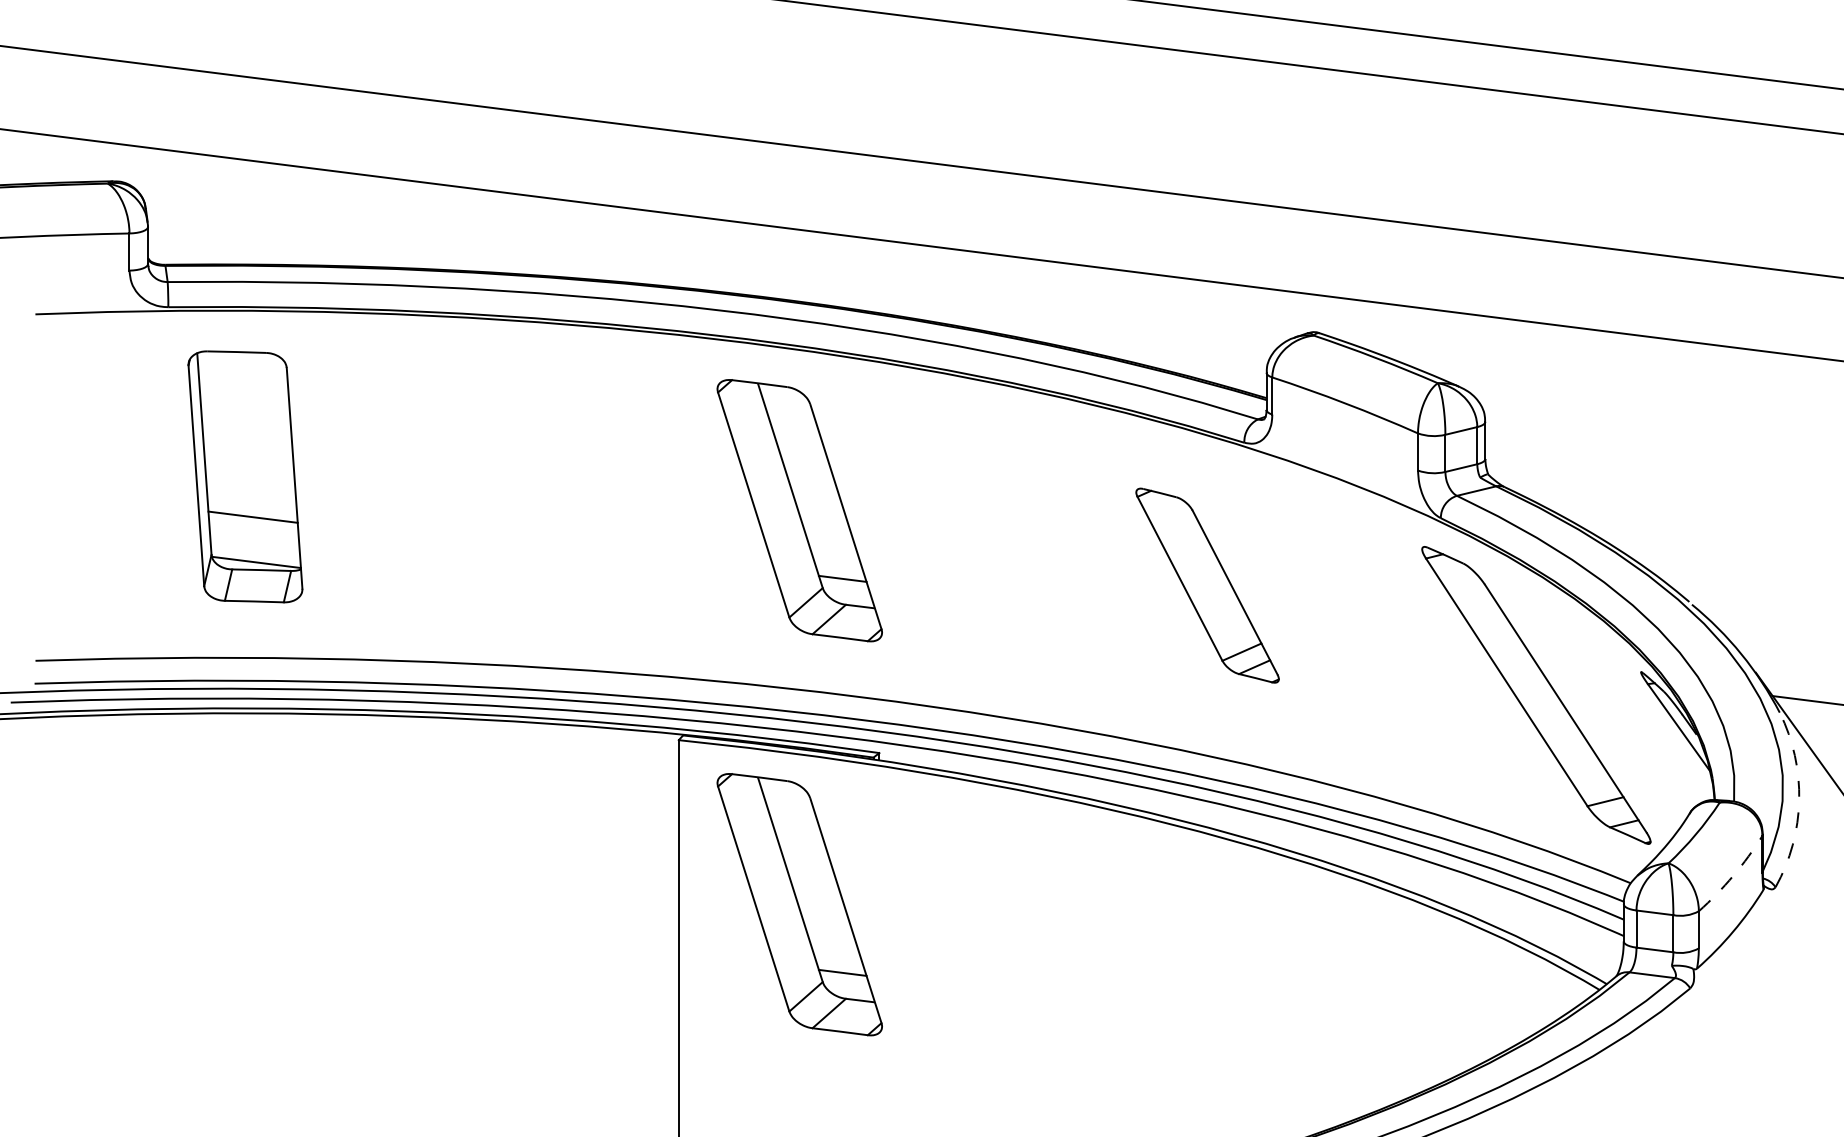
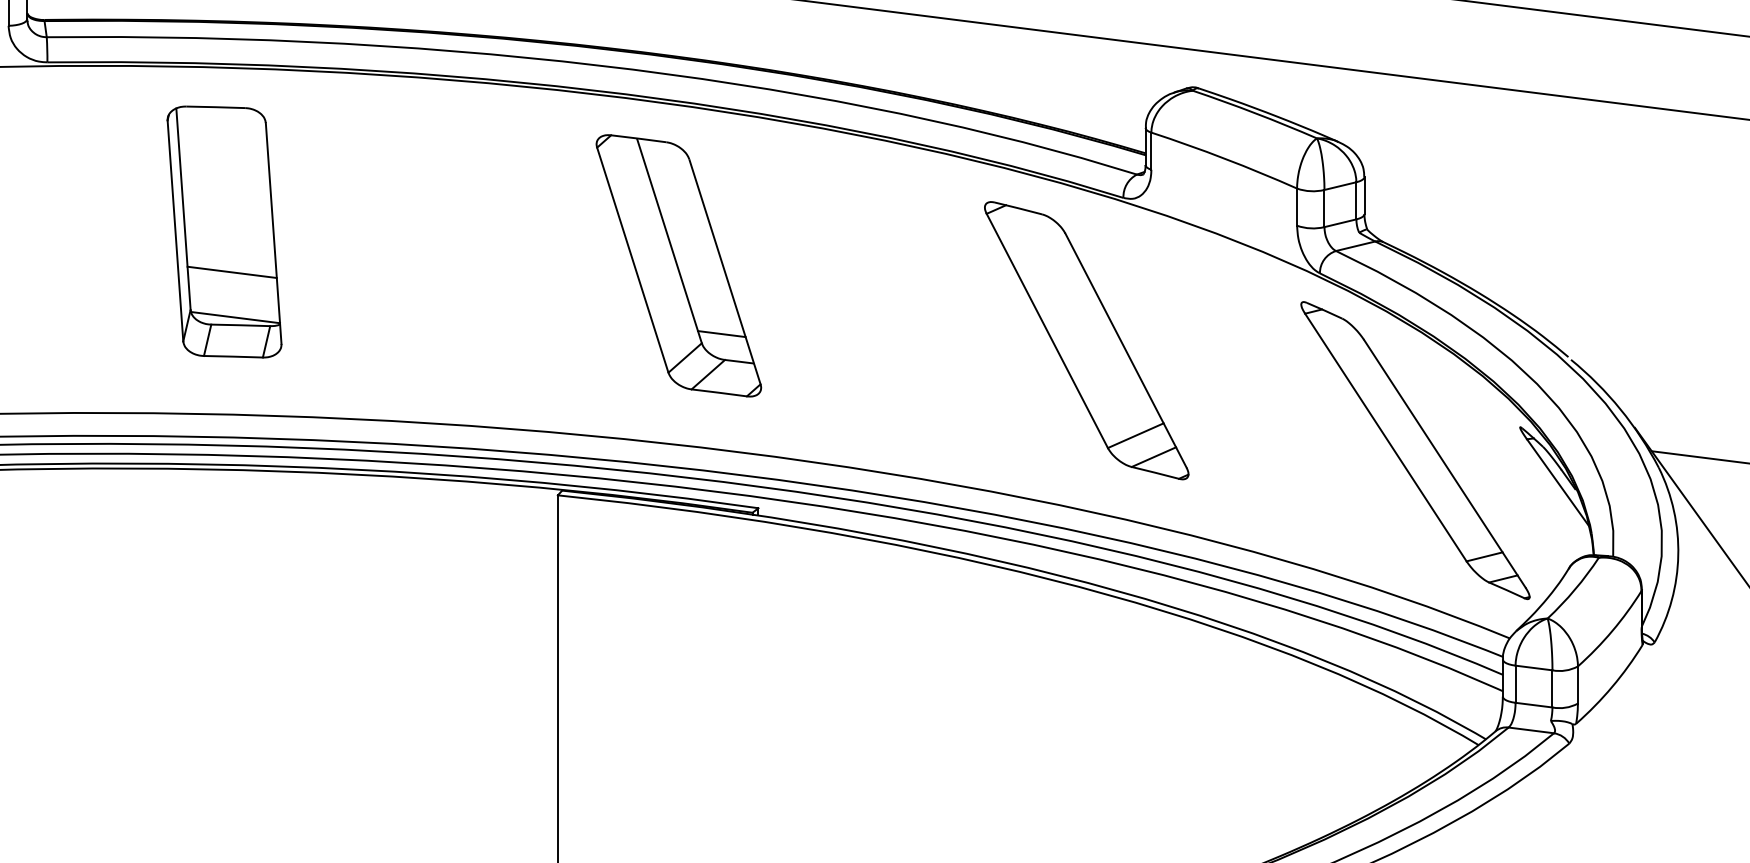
part: (245, 476) -> (224, 231), moved
part: (1207, 585) -> (1086, 340), size x1.43
arc: (1799, 800) -> (1678, 555), dashed -> solid
arc: (1733, 875) -> (1612, 630), dashed -> solid
part: (799, 904) -> (678, 659), removed

